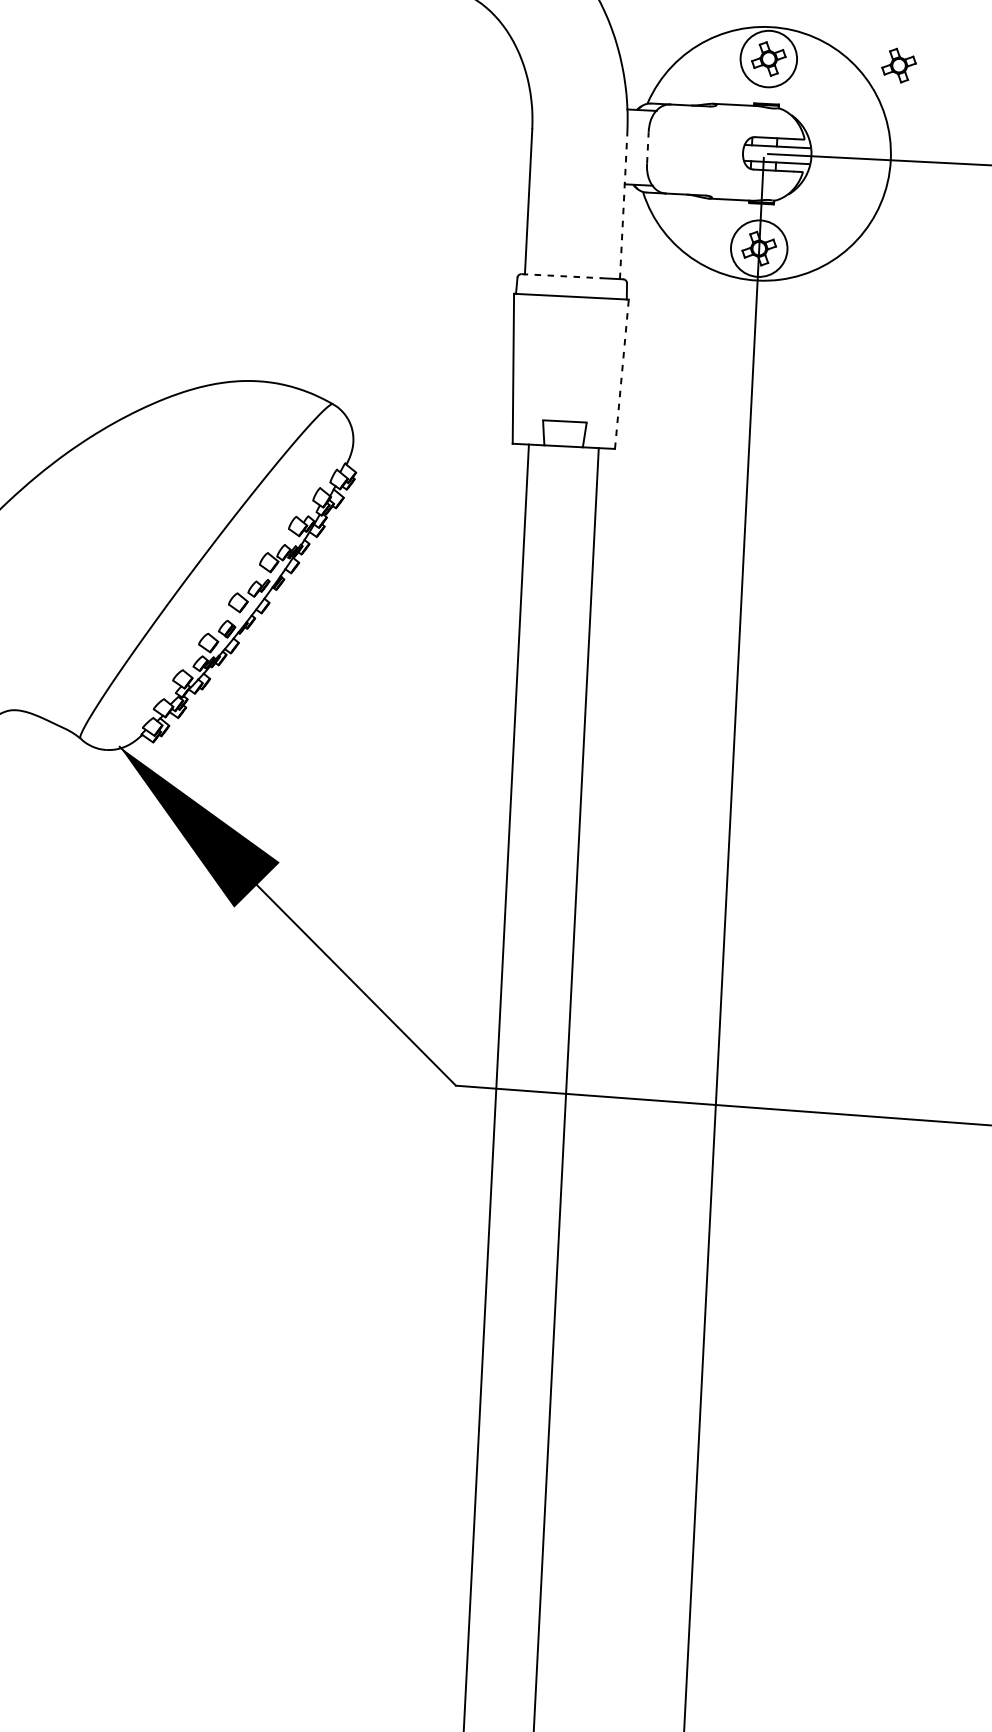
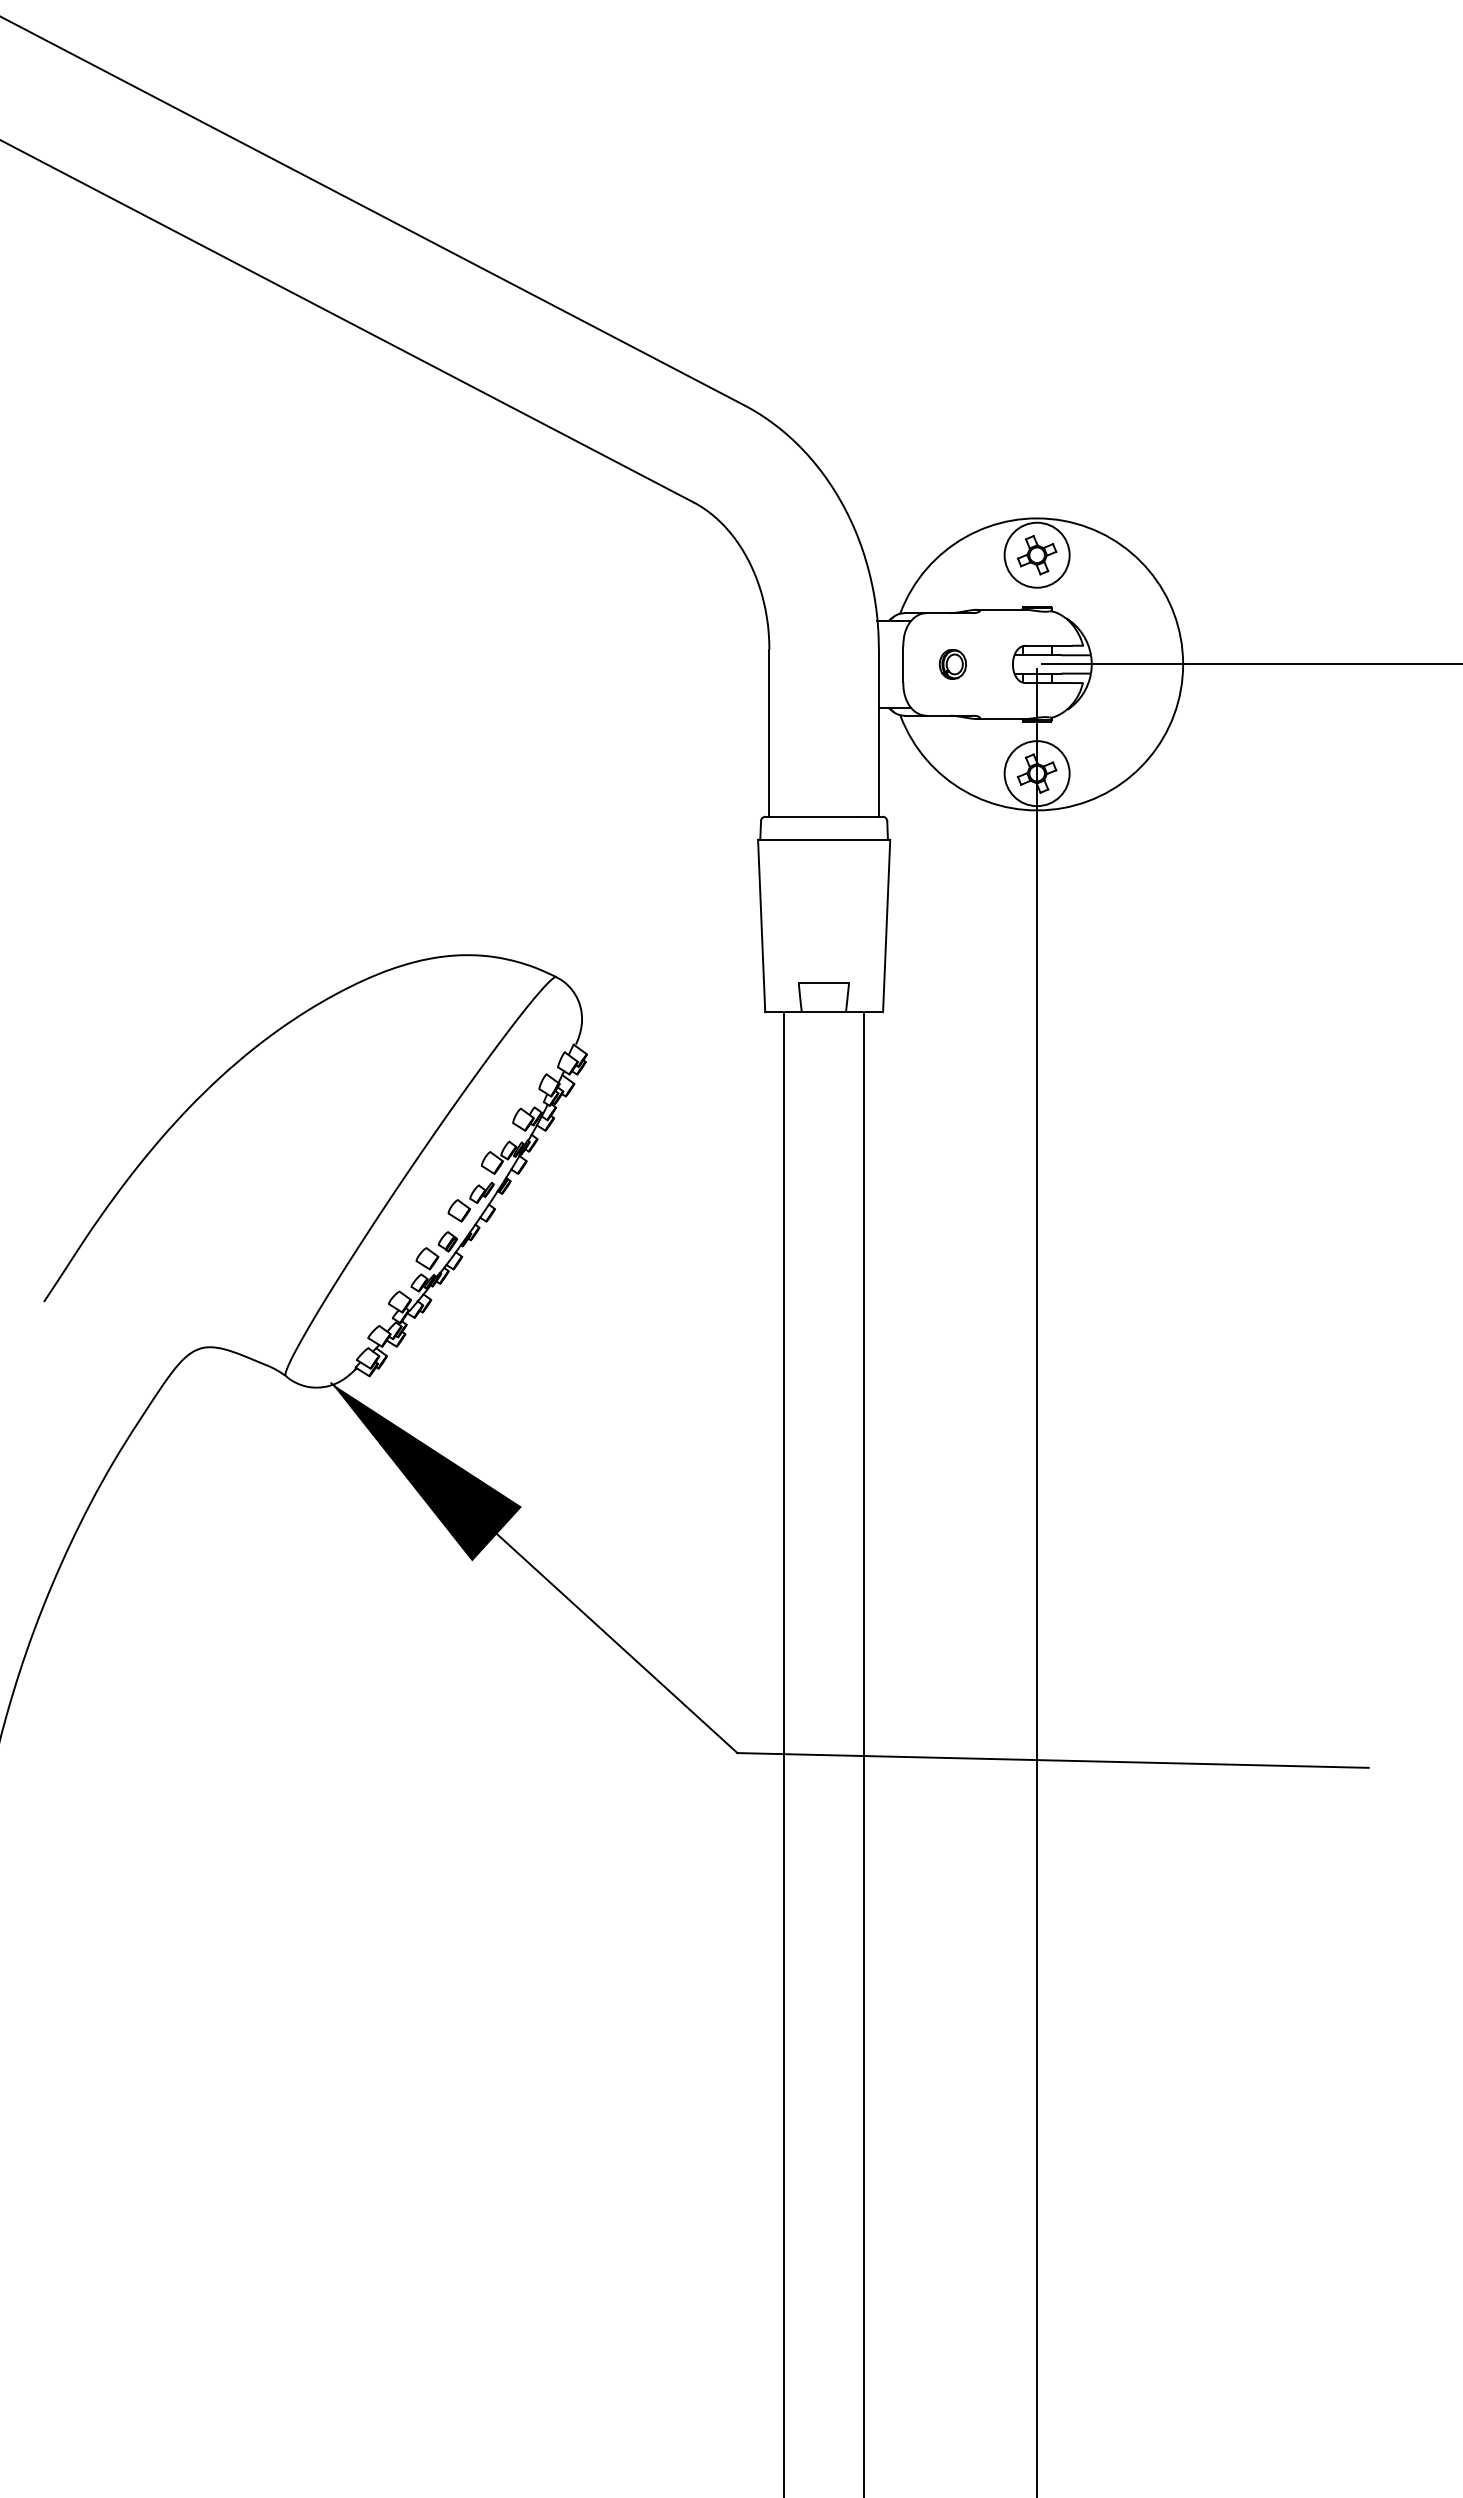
part: (898, 65) -> (1186, 555), removed
line: (648, 148) -> (903, 664), dashed -> solid
part: (690, 150) -> (952, 664), added
line: (623, 206) -> (878, 733), dashed -> solid
line: (562, 275) -> (812, 816), dashed -> solid
line: (621, 373) -> (886, 925), dashed -> solid

